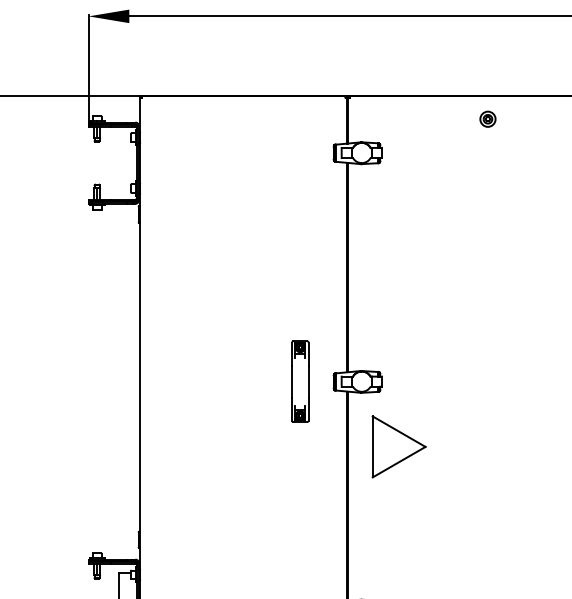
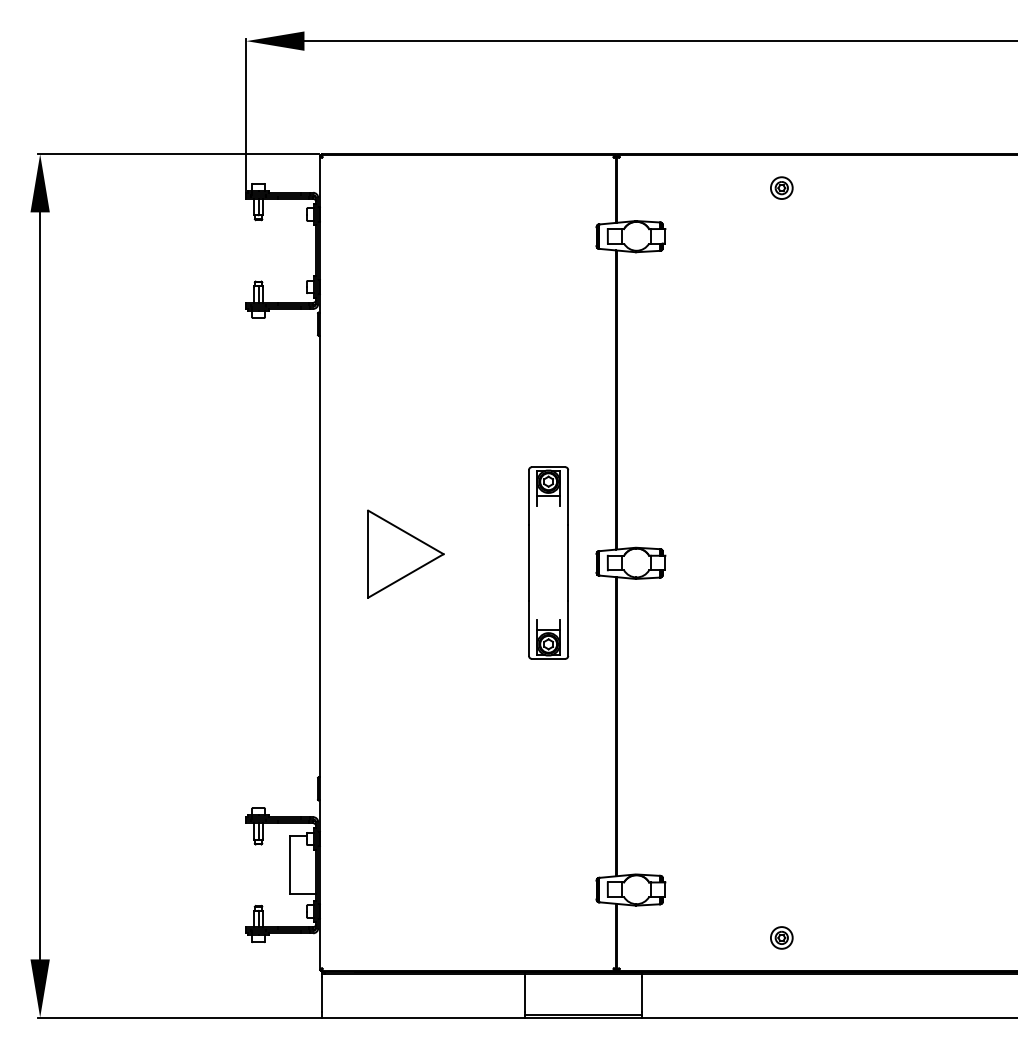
part: (487, 118) -> (781, 187), moved
part: (300, 381) -> (548, 562), size x1.67
part: (398, 446) -> (405, 553), moved

